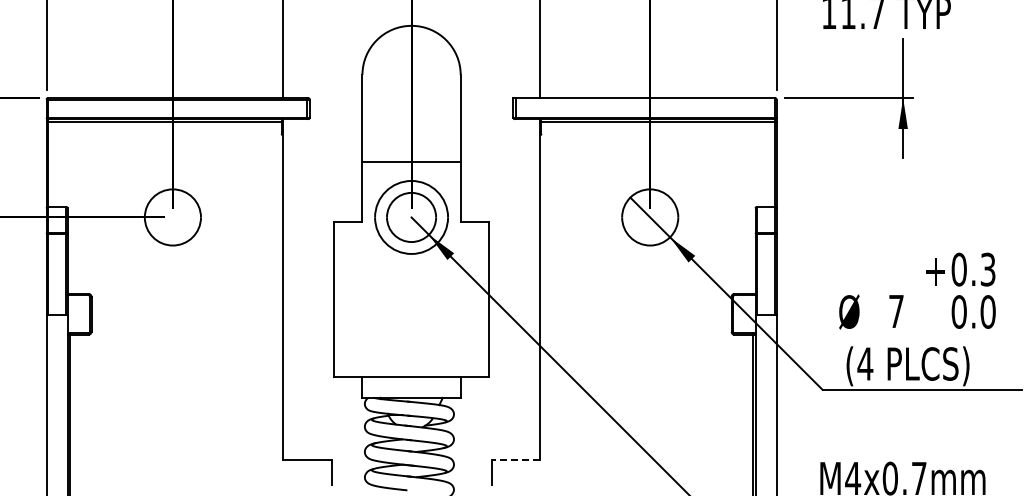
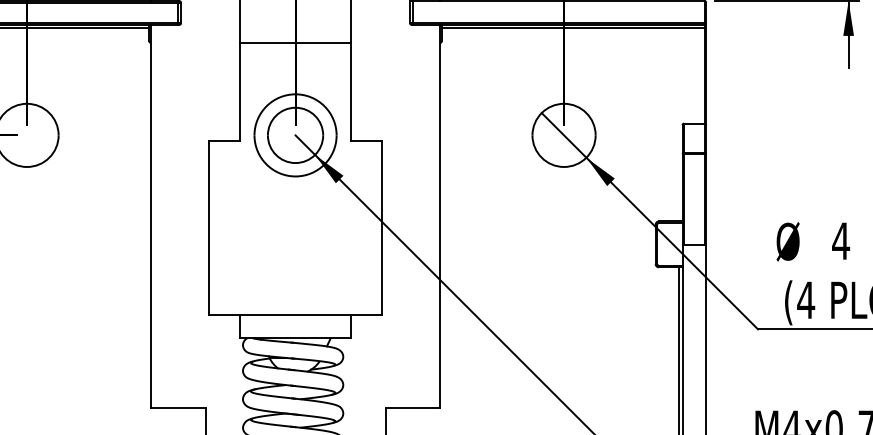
line: (411, 162) -> (295, 43), moved
text: (896, 311) -> (841, 241), 7 -> 4
line: (515, 459) -> (412, 407), dashed -> solid

